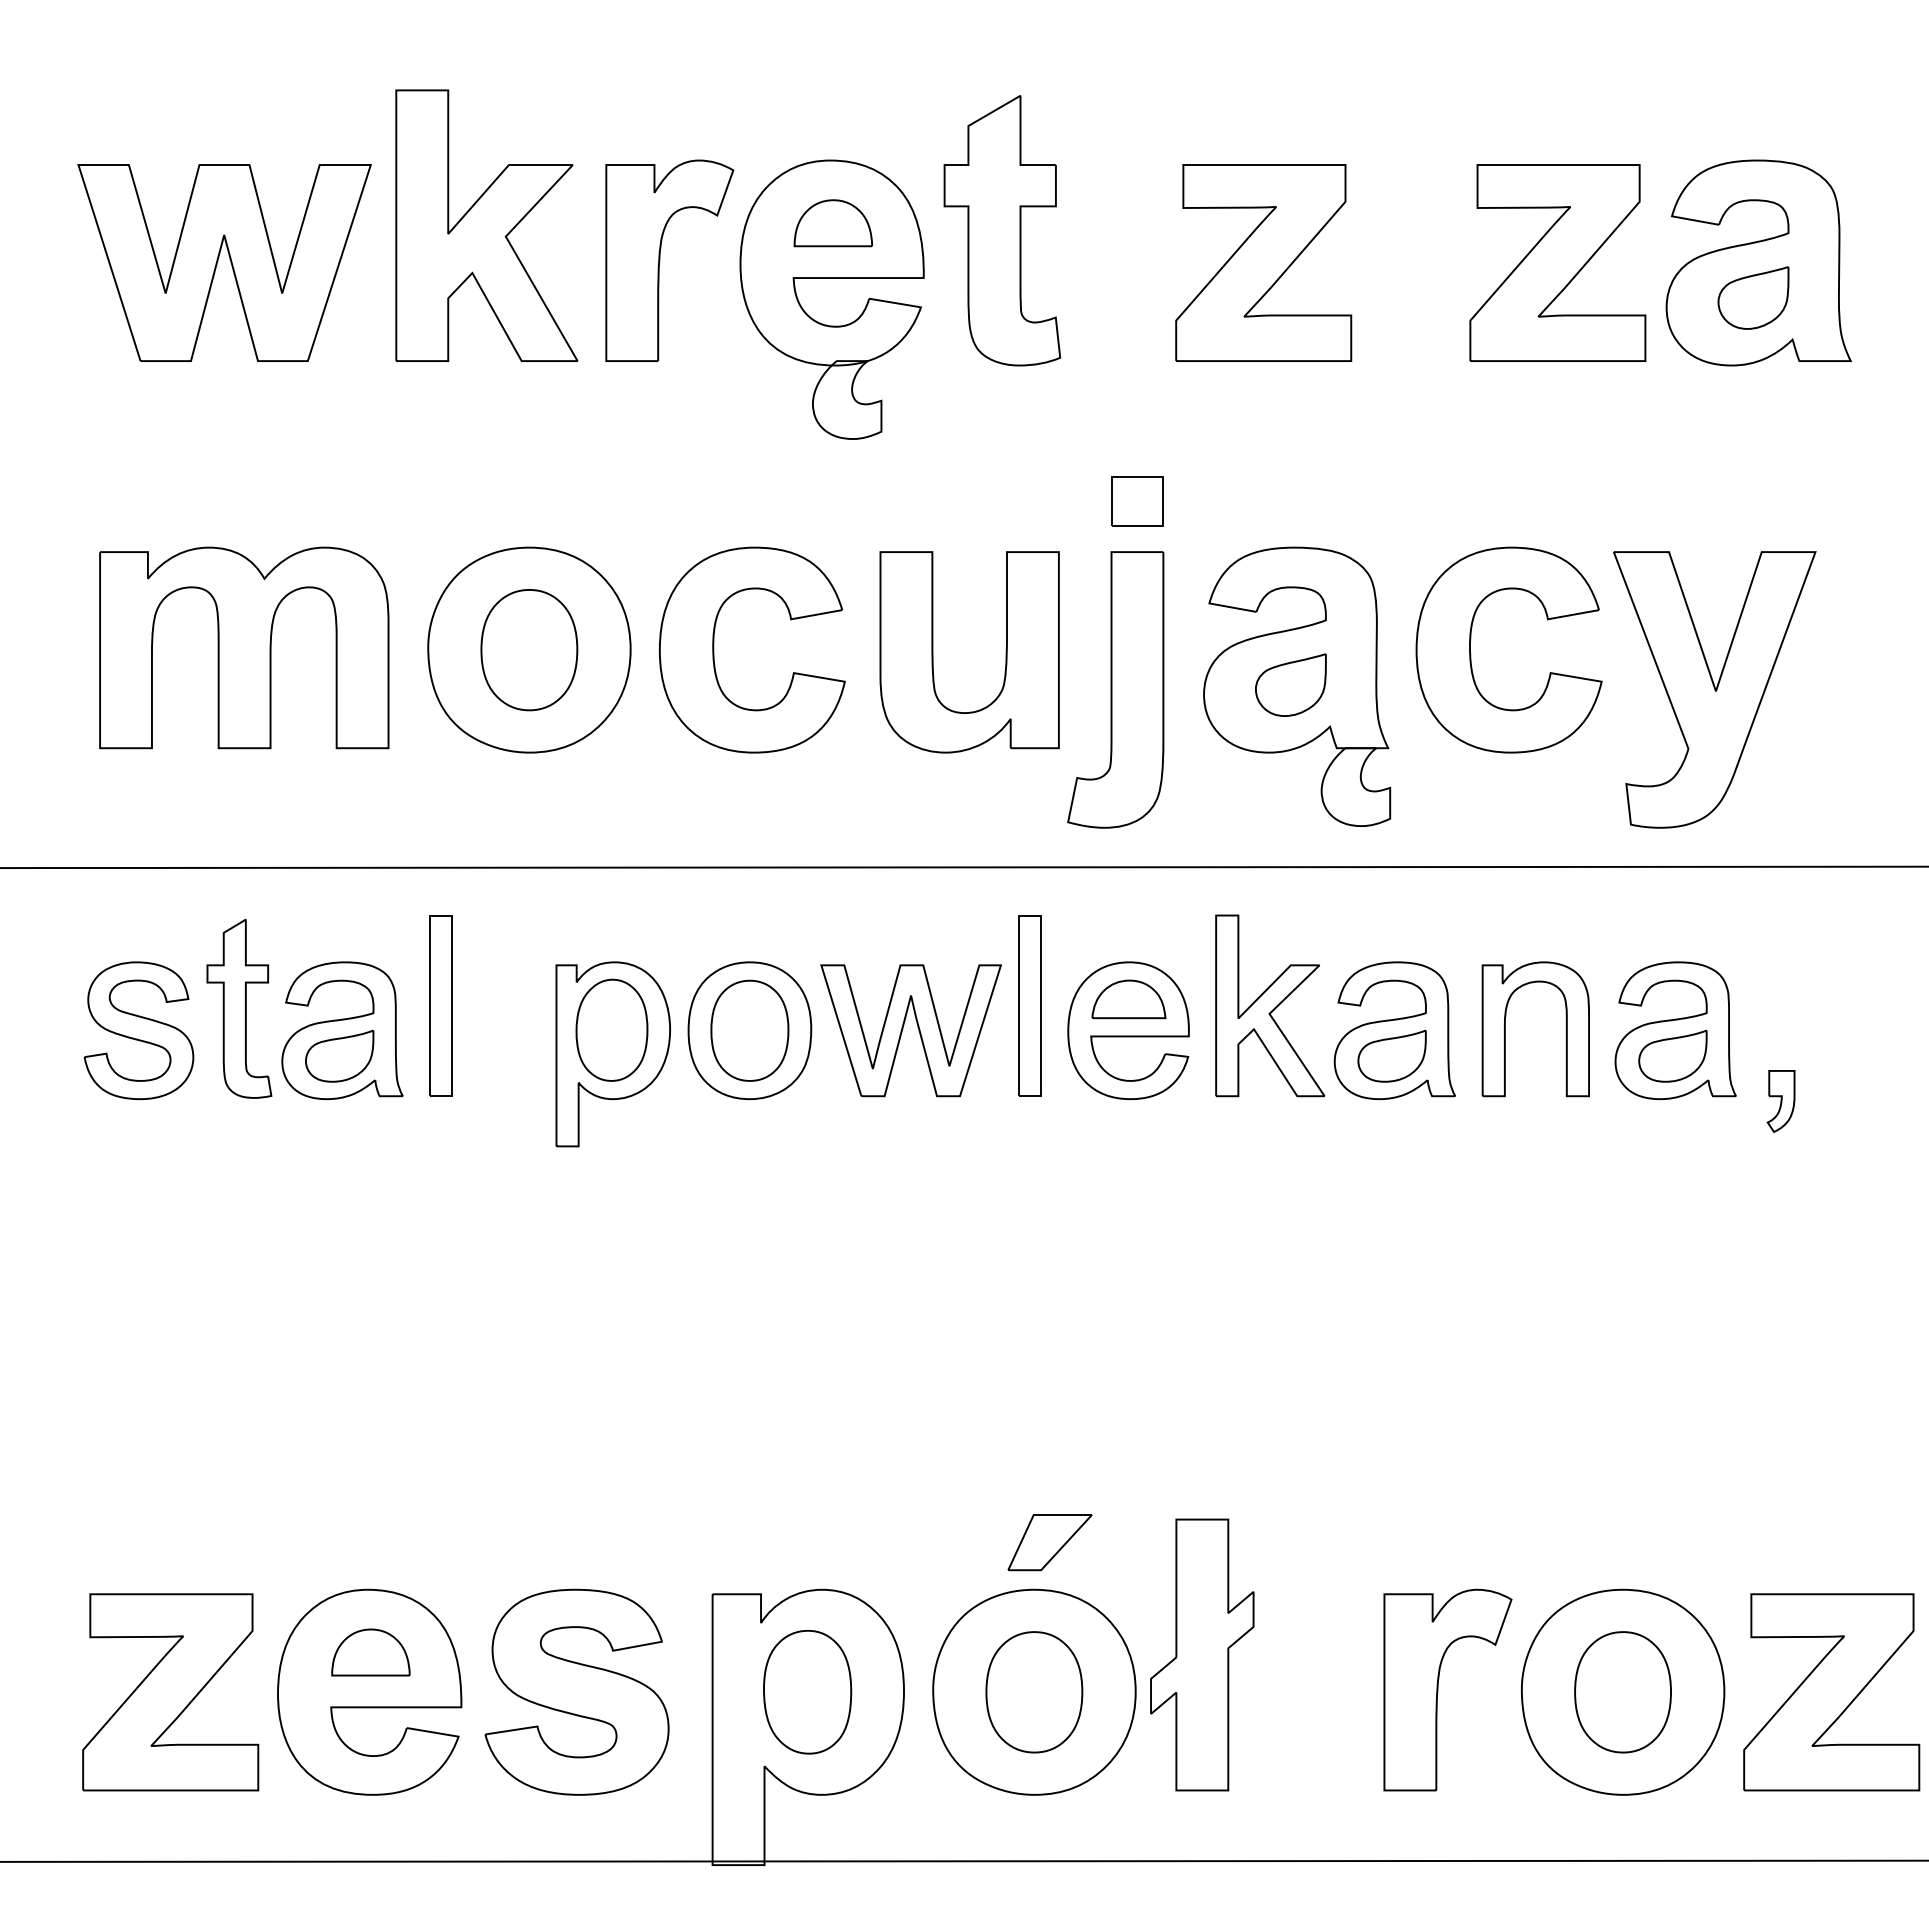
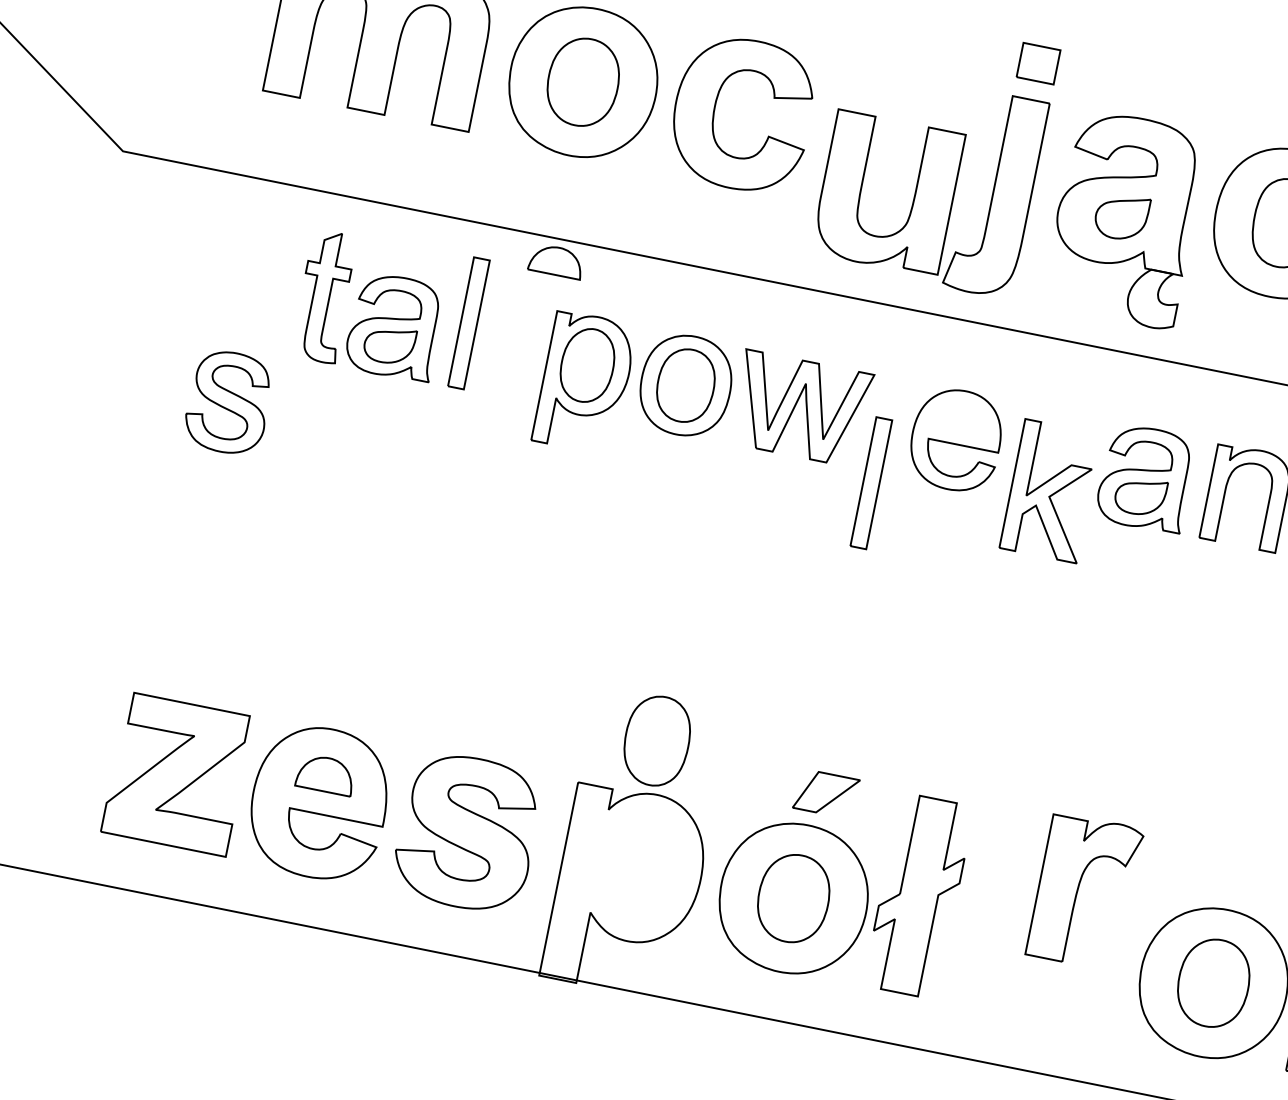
part: (933, 652) -> (861, 188), moved
part: (1128, 999) -> (556, 261), moved
part: (1029, 1005) -> (870, 482), moved
part: (1270, 1005) -> (1051, 491), moved
part: (138, 1030) -> (228, 402), moved
part: (1438, 1689) -> (1078, 890), moved
part: (807, 1691) -> (657, 740), moved

